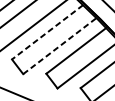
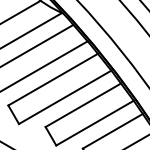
line: (47, 32) -> (53, 79), dashed -> solid
line: (60, 46) -> (65, 97), dashed -> solid

